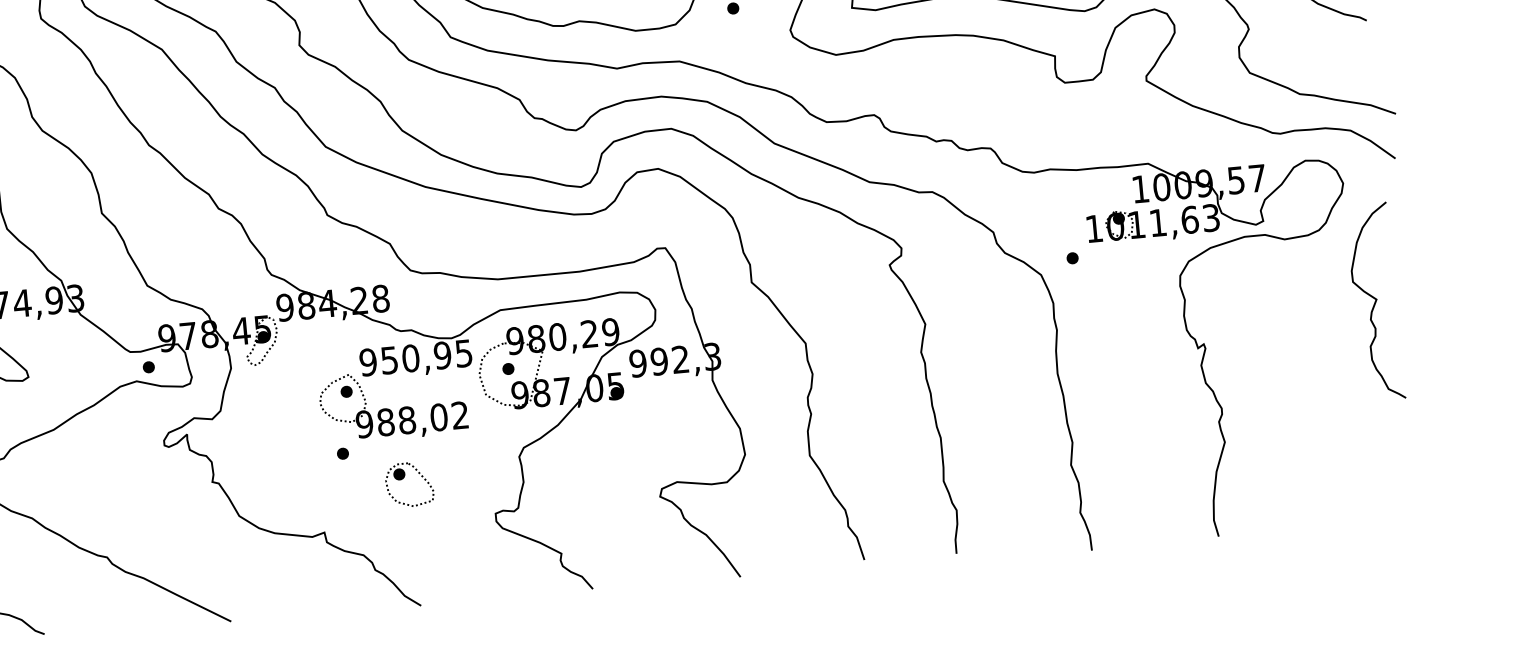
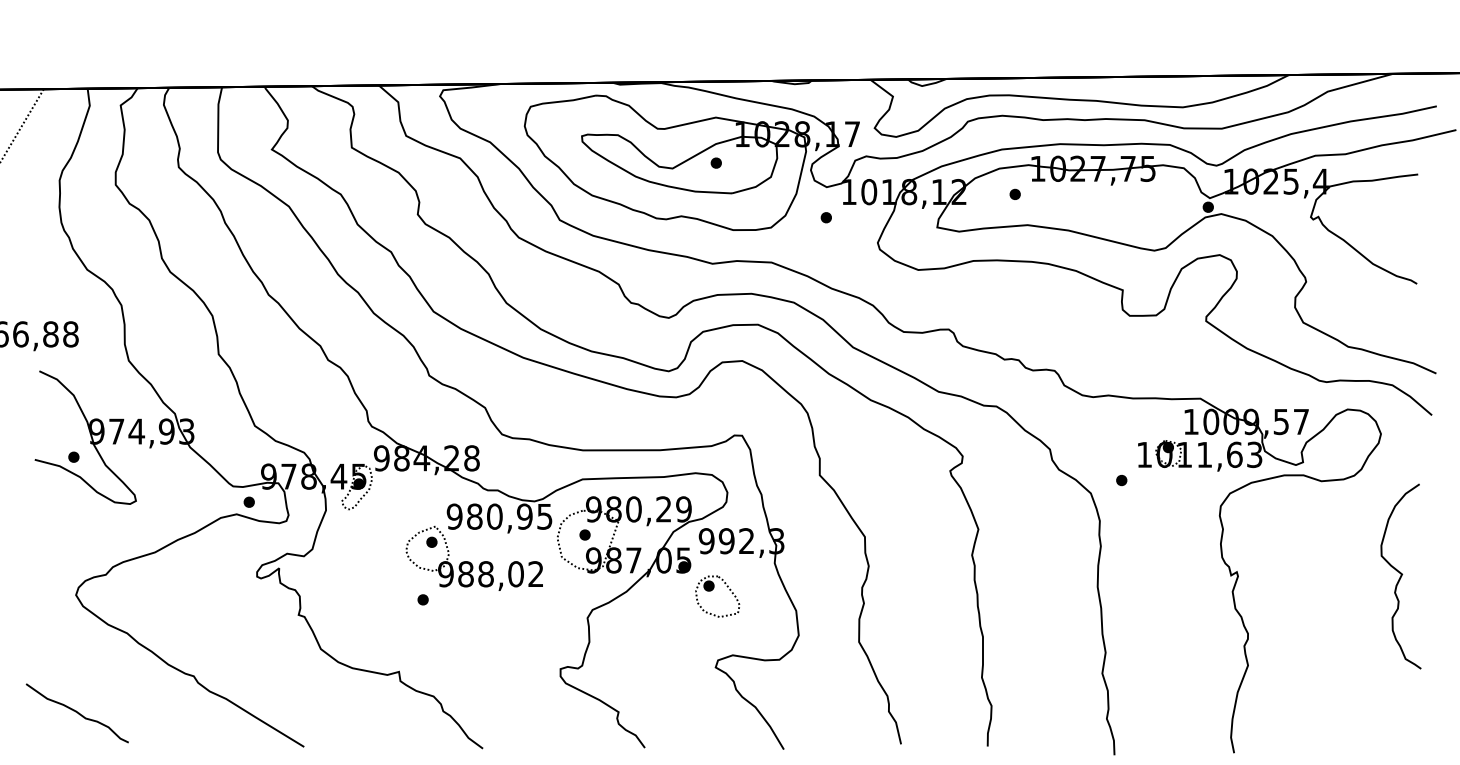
curve: (1375, 301) -> (1400, 576), moved
text: (389, 360) -> (474, 516), 950,95 -> 980,95
part: (403, 478) -> (712, 590), moved

